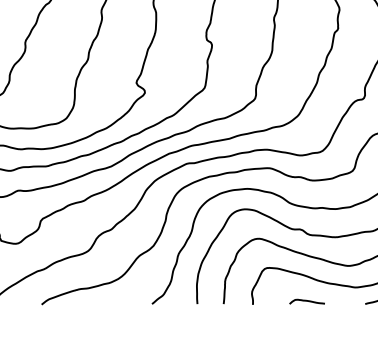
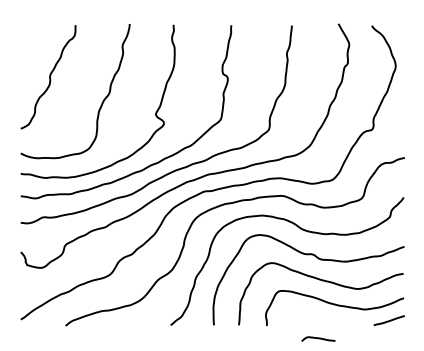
curve: (307, 301) -> (318, 338), moved

